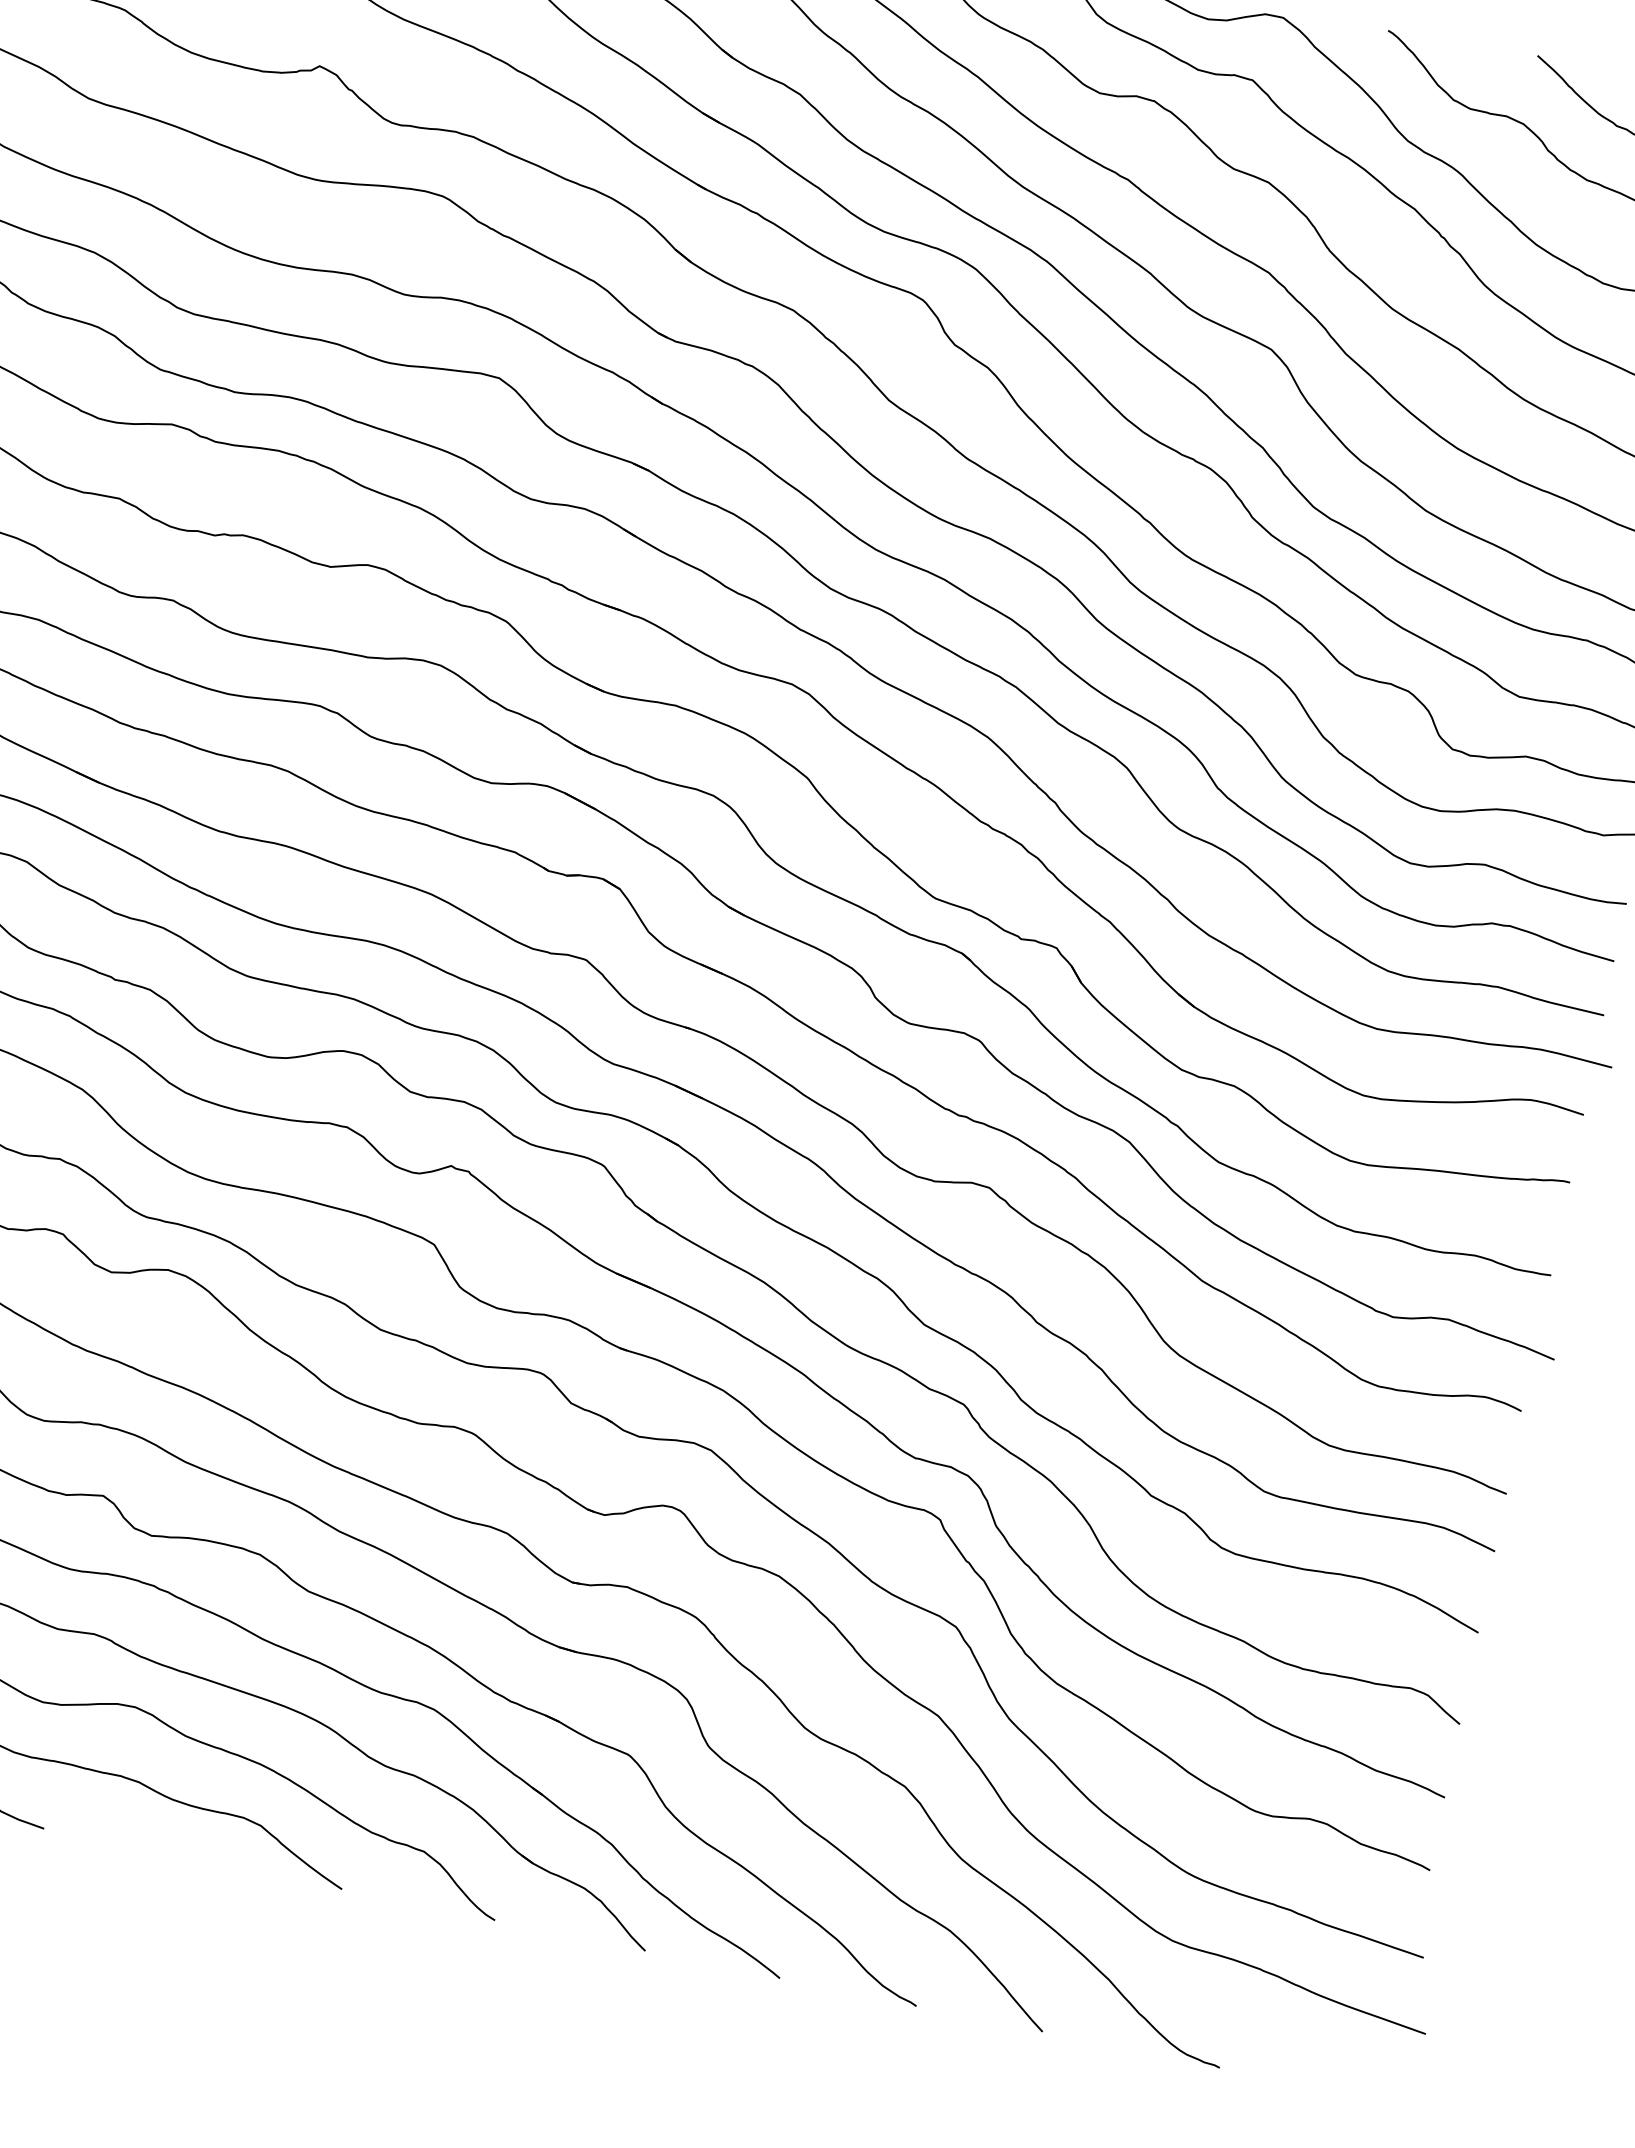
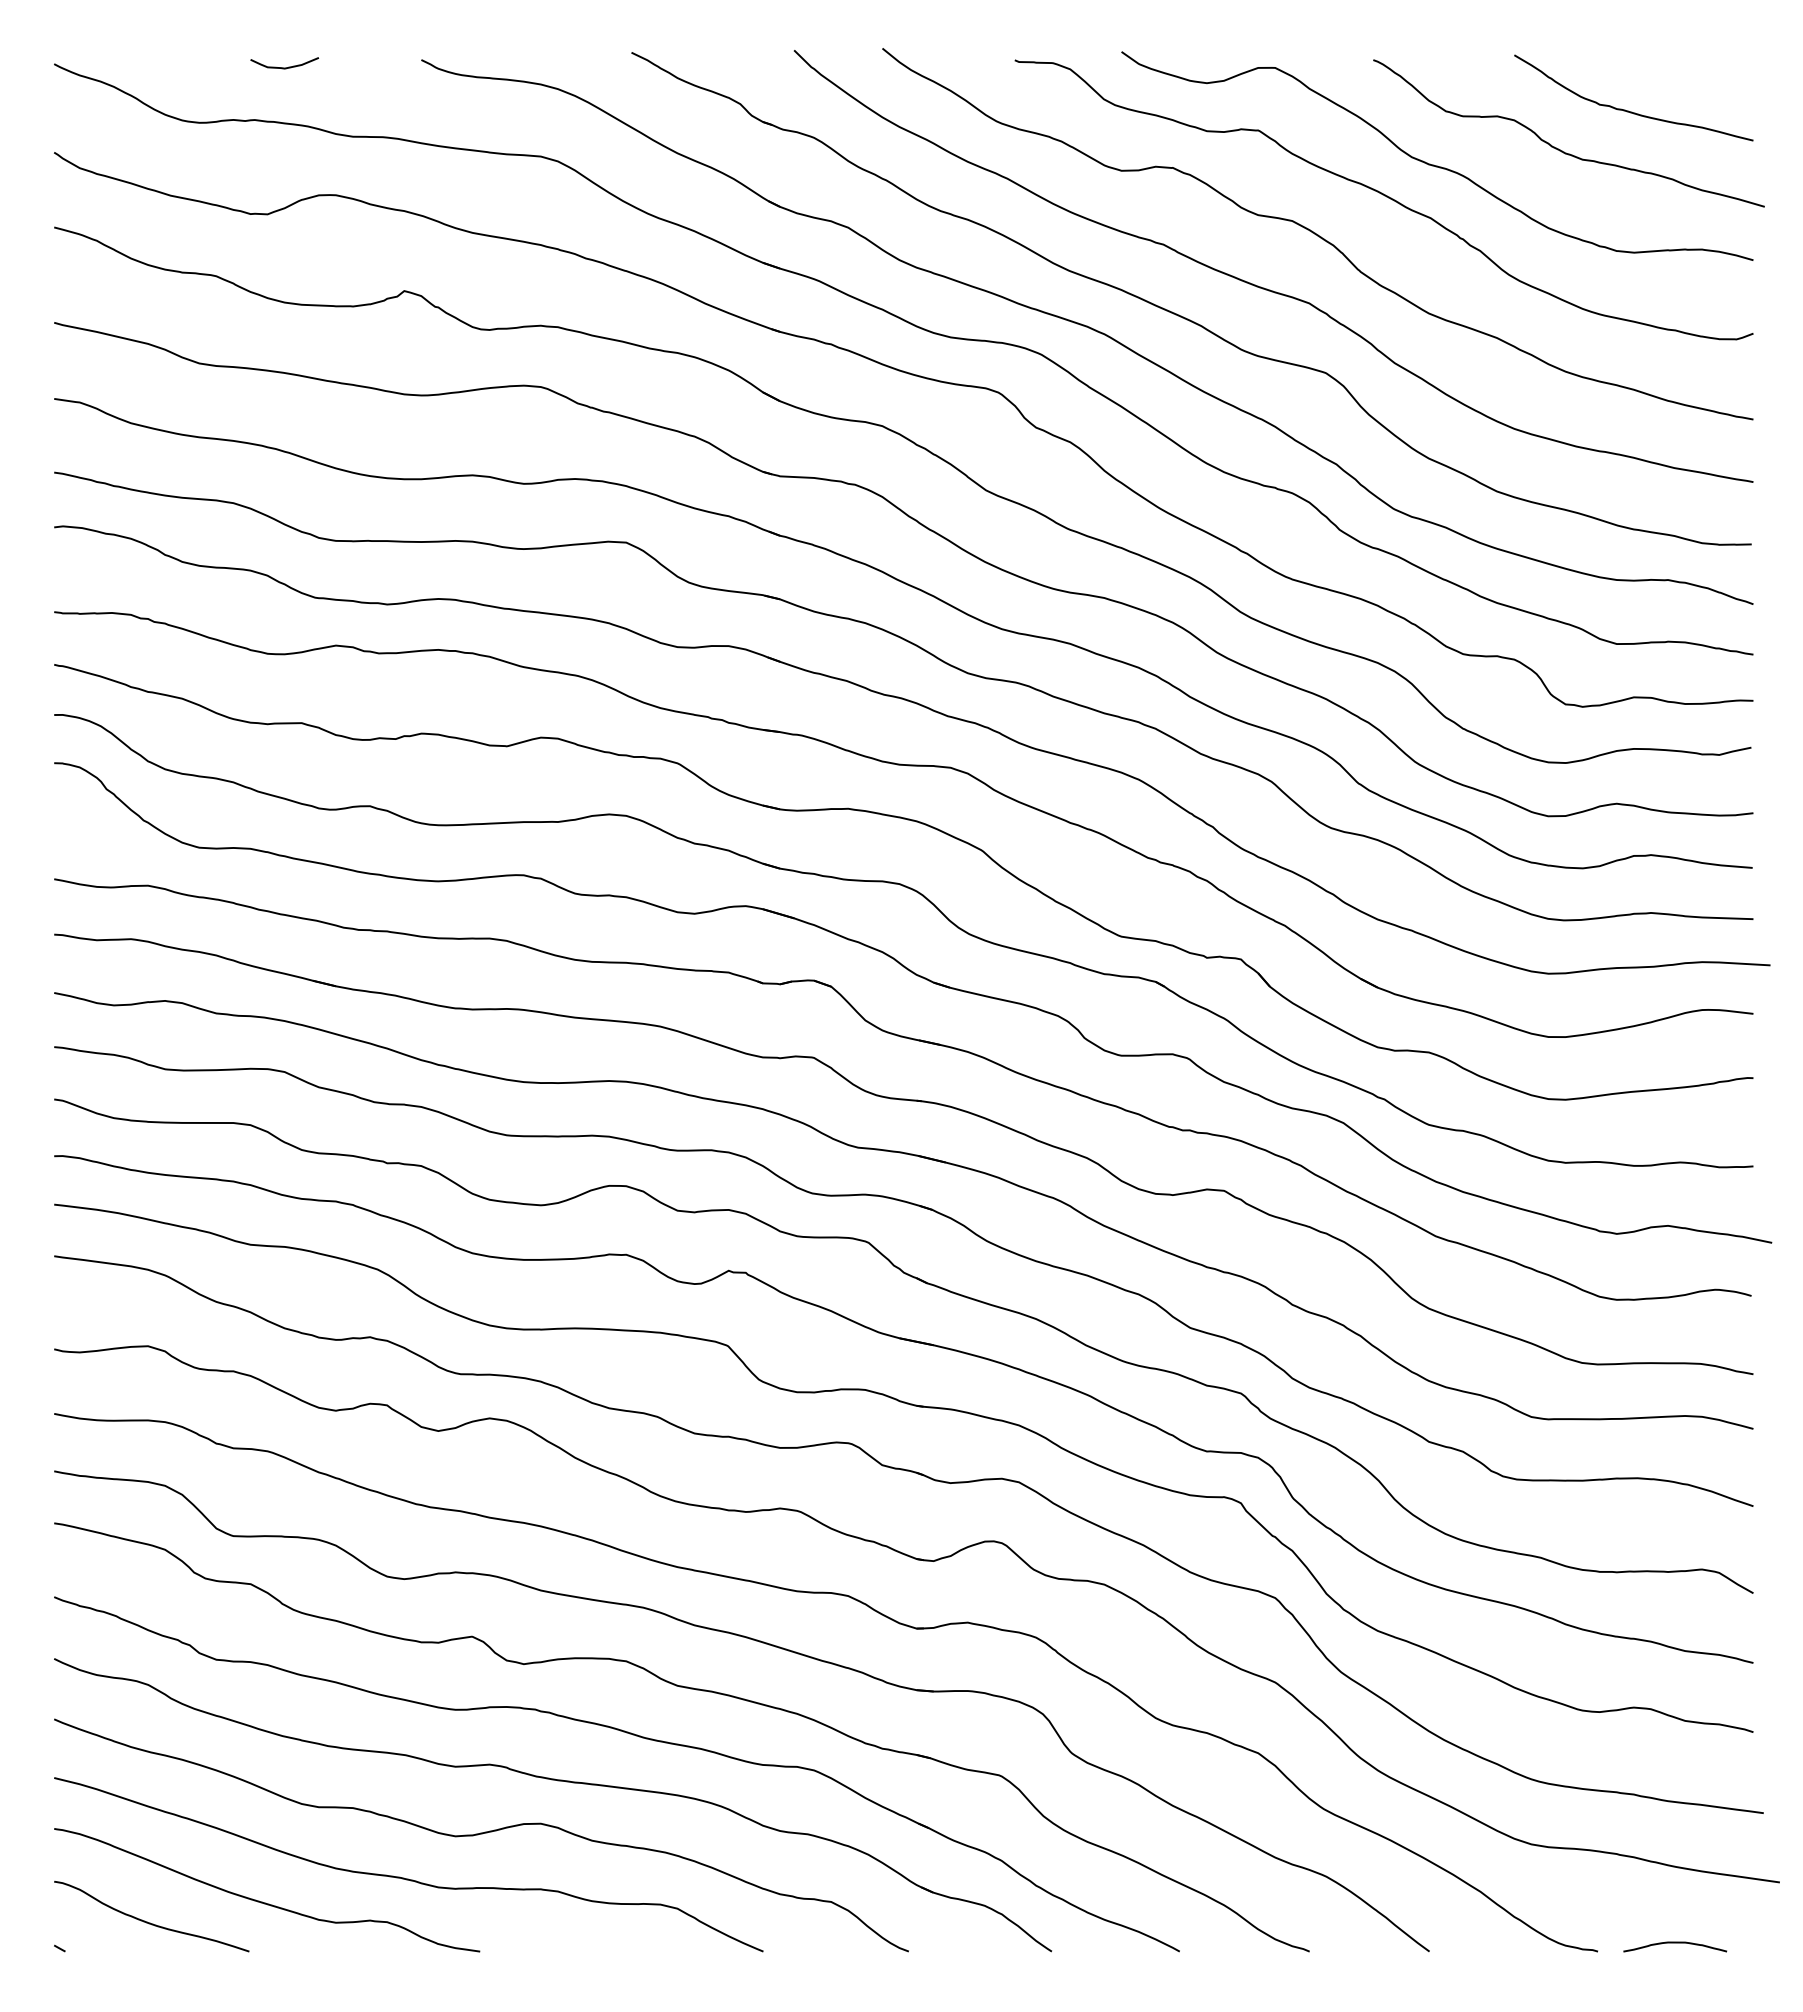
curve: (1301, 2075) -> (1674, 1943), added

